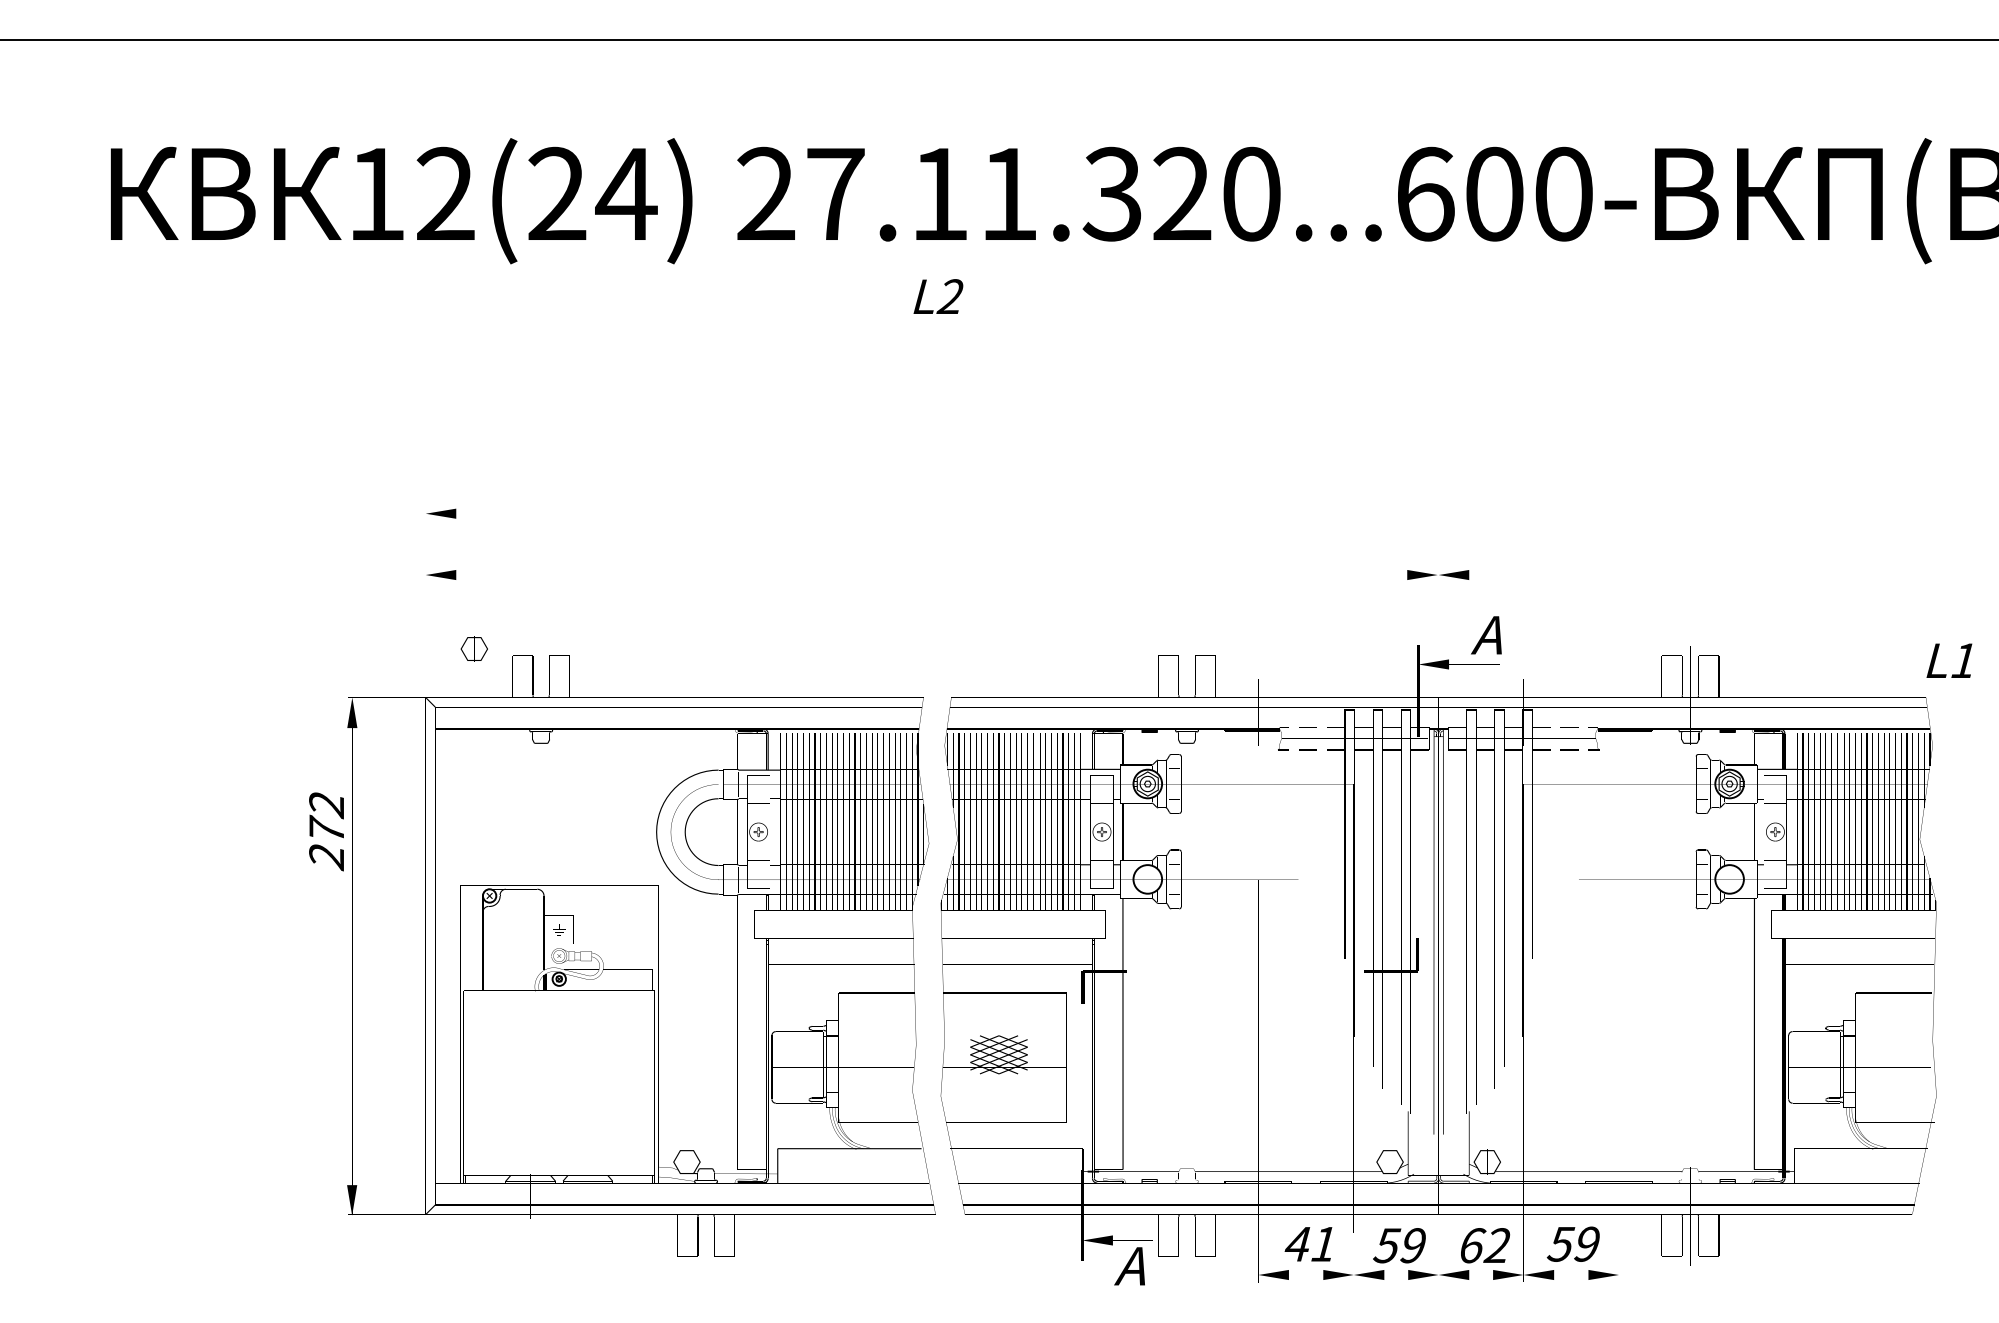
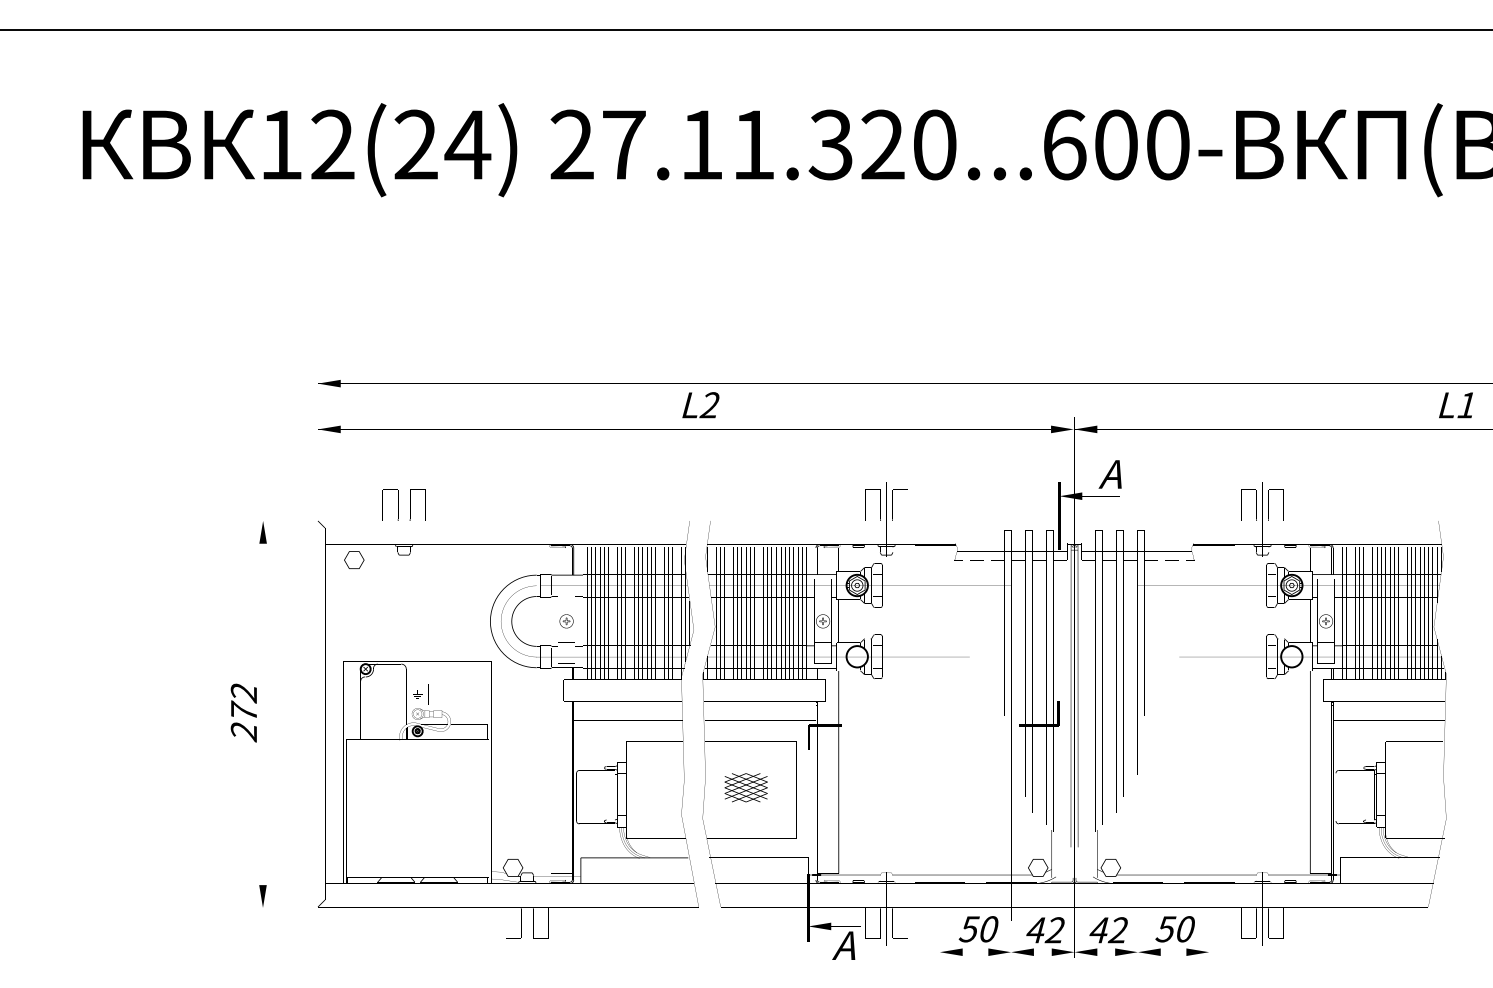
text: (938, 296) -> (700, 405), moved
part: (473, 648) -> (353, 559), moved
text: (1949, 660) -> (1456, 405), moved
text: (326, 831) -> (243, 712), moved
text: (1309, 1243) -> (978, 928), 41 -> 50
text: (1586, 1243) -> (1184, 928), 59 -> 50
text: (1399, 1245) -> (1045, 930), 59 -> 42
text: (1472, 1245) -> (1099, 930), 62 -> 42

